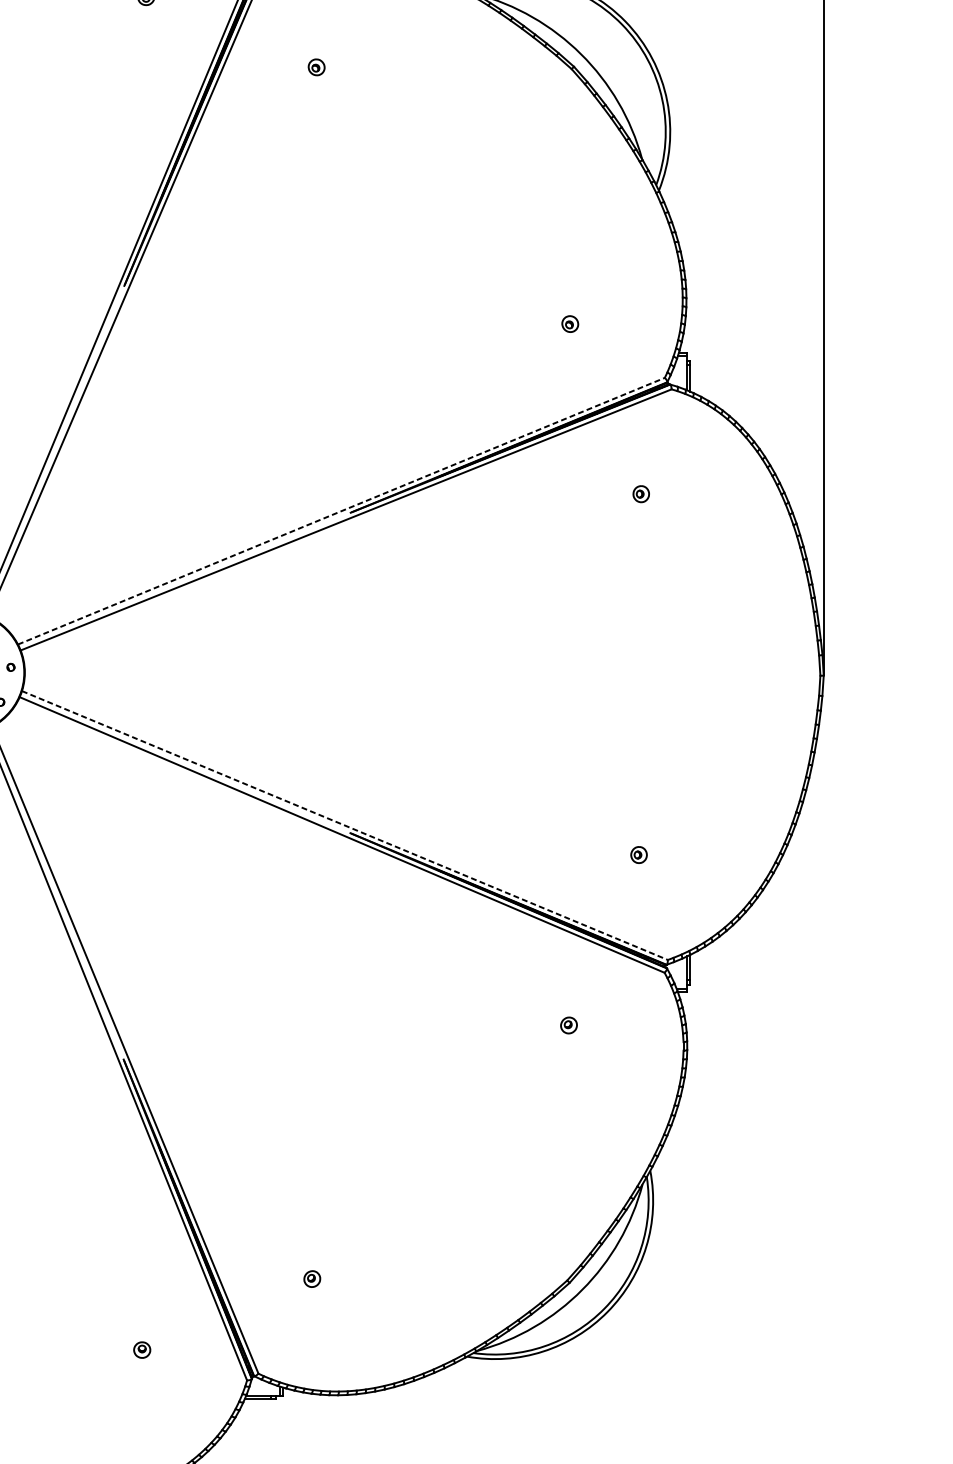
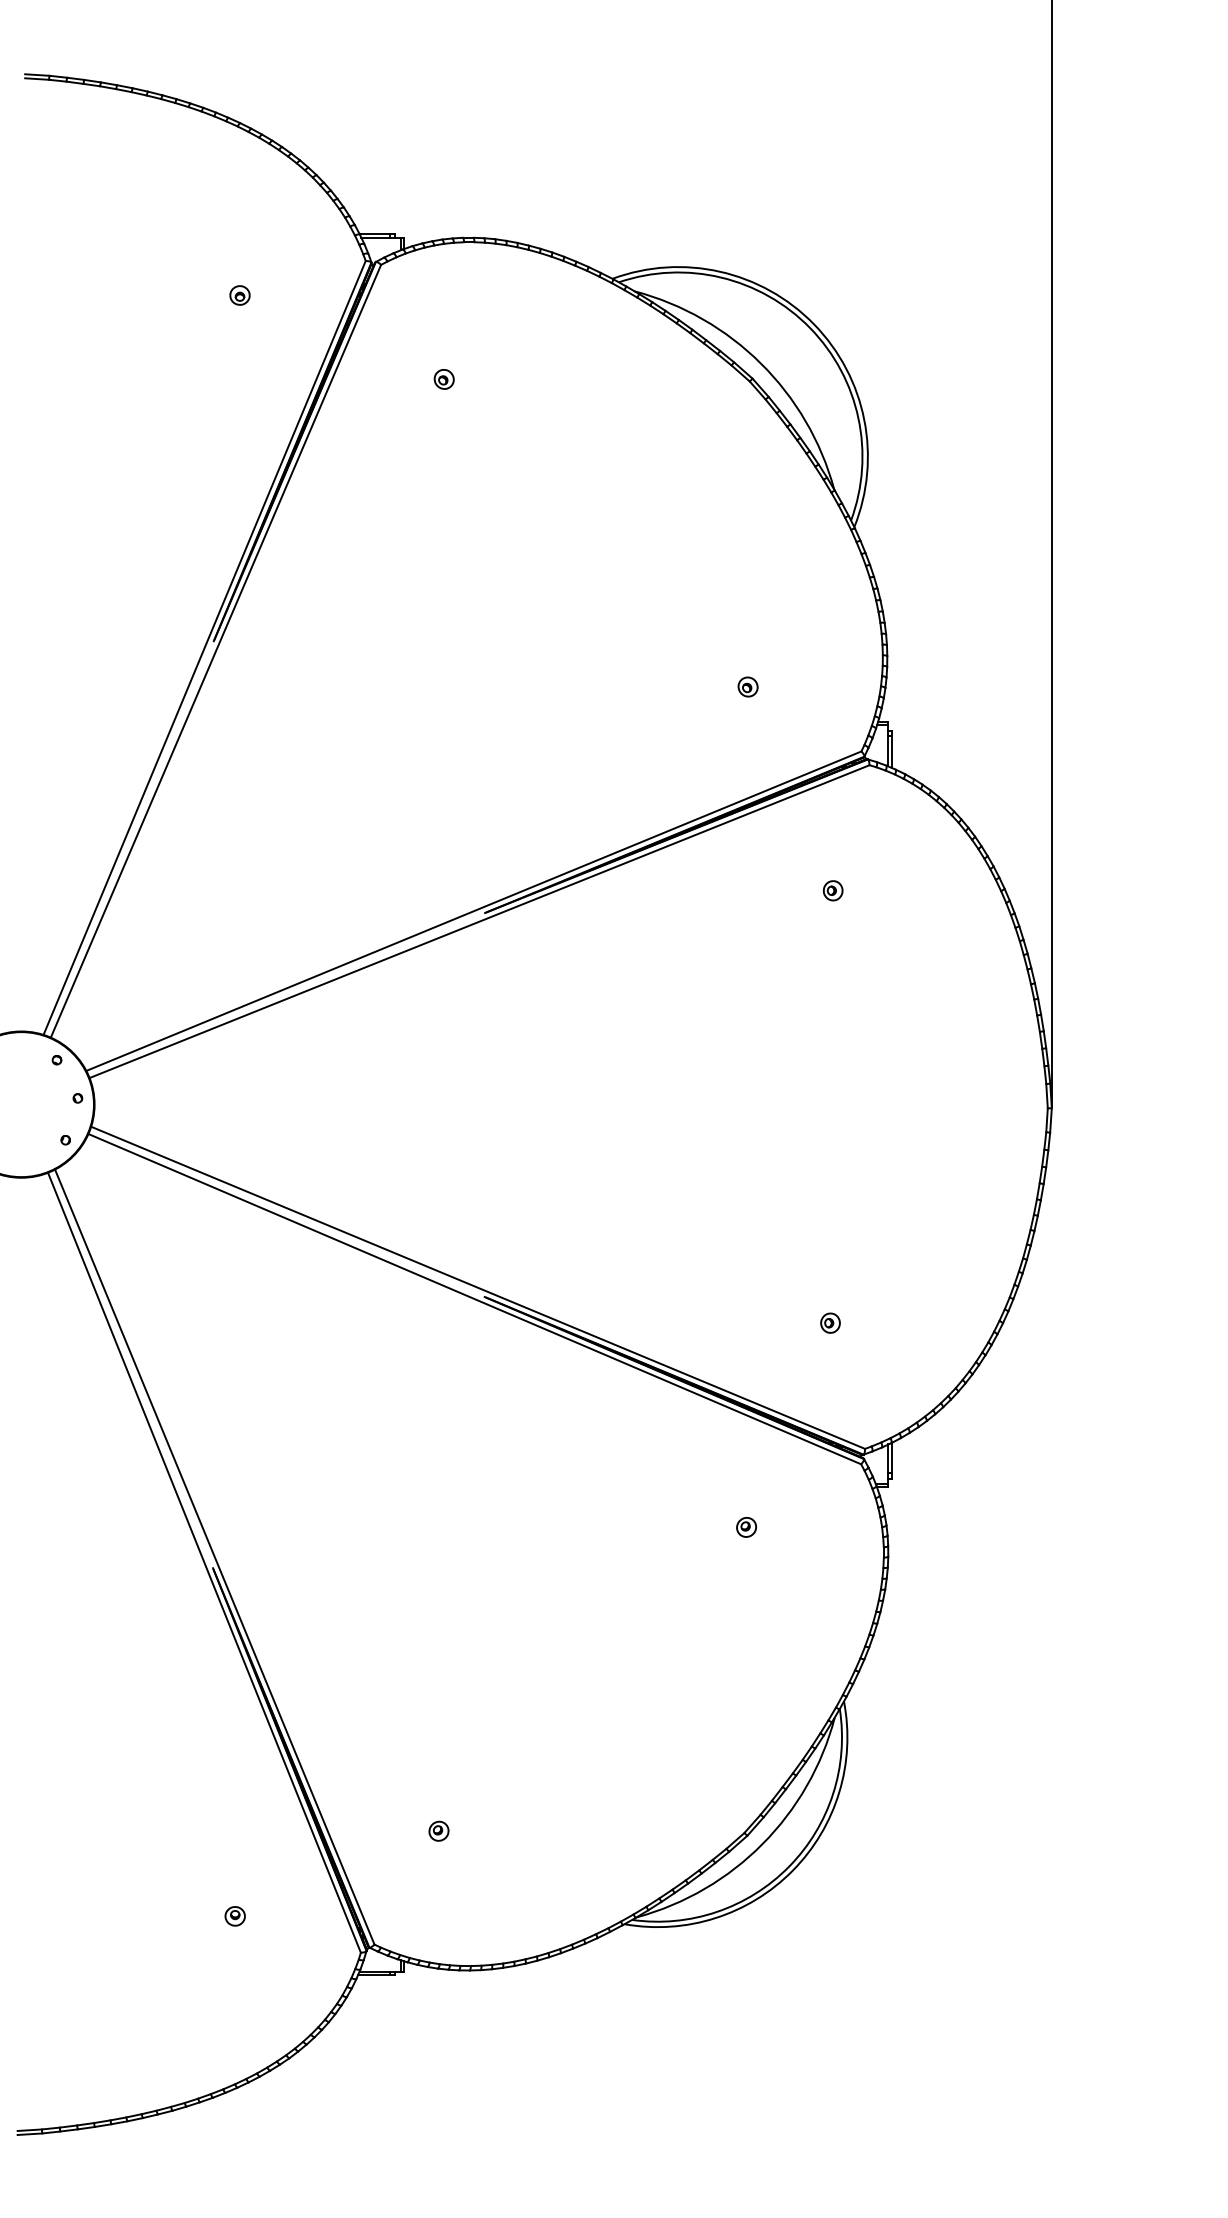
line: (341, 511) -> (474, 911), dashed -> solid
line: (345, 826) -> (478, 1288), dashed -> solid

